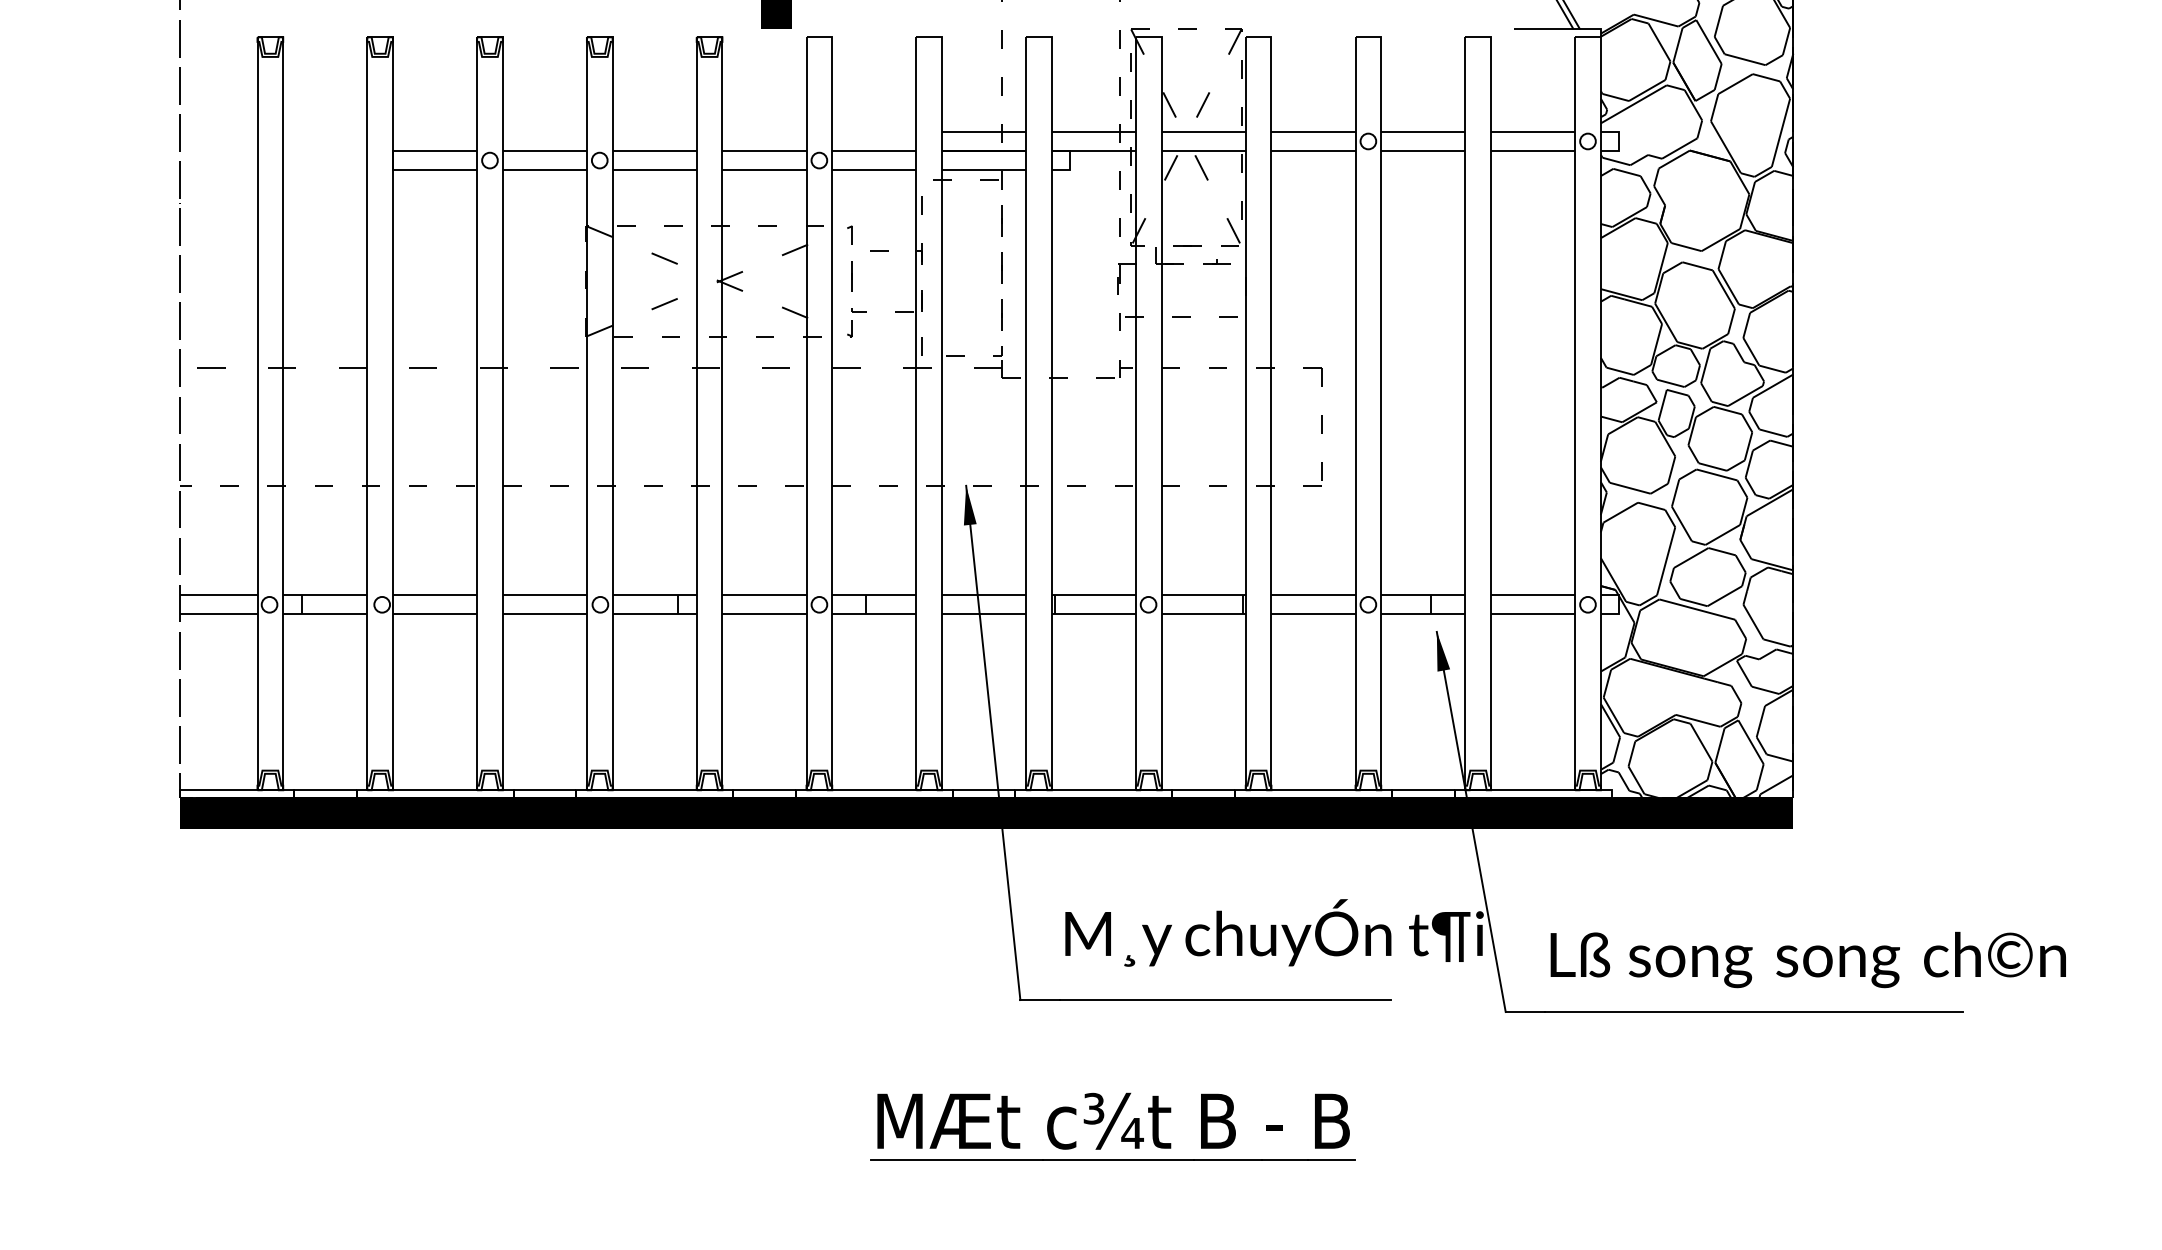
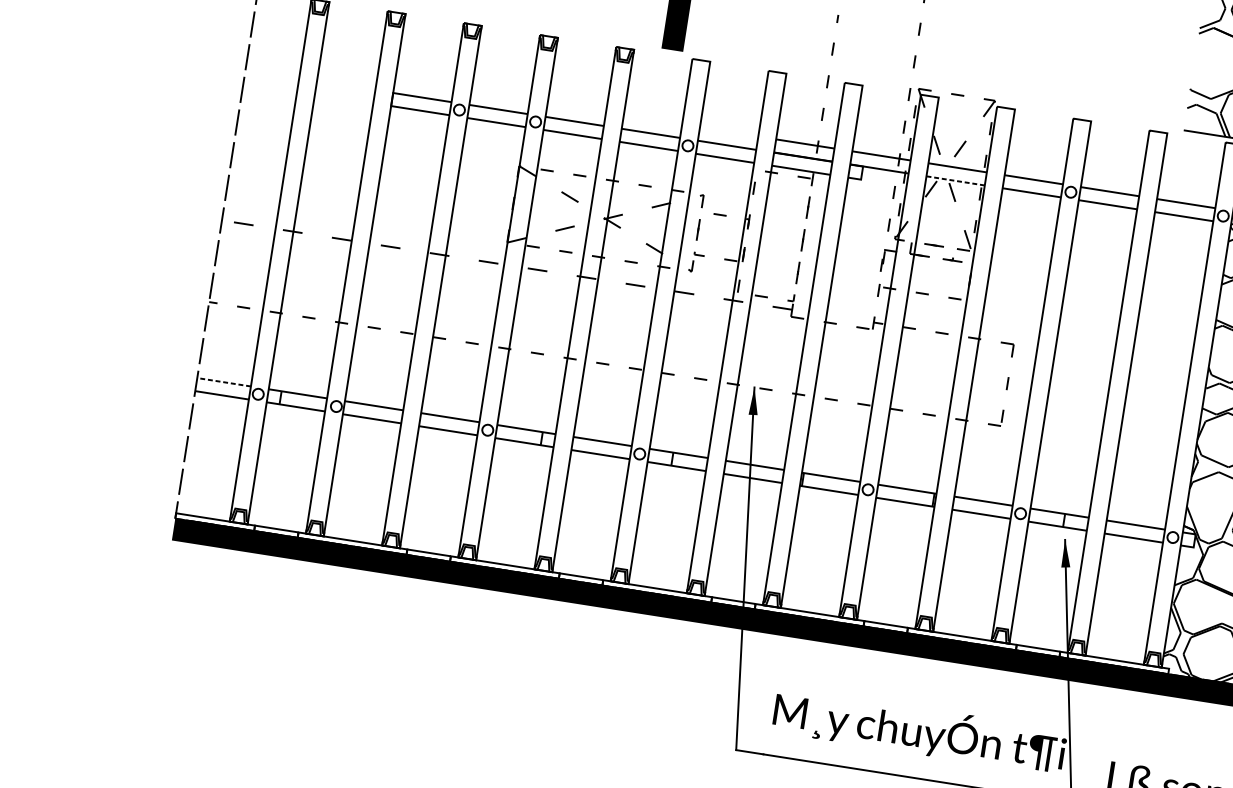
line: (1203, 150) -> (955, 180), solid -> dashed
line: (219, 595) -> (224, 382), solid -> dashed

